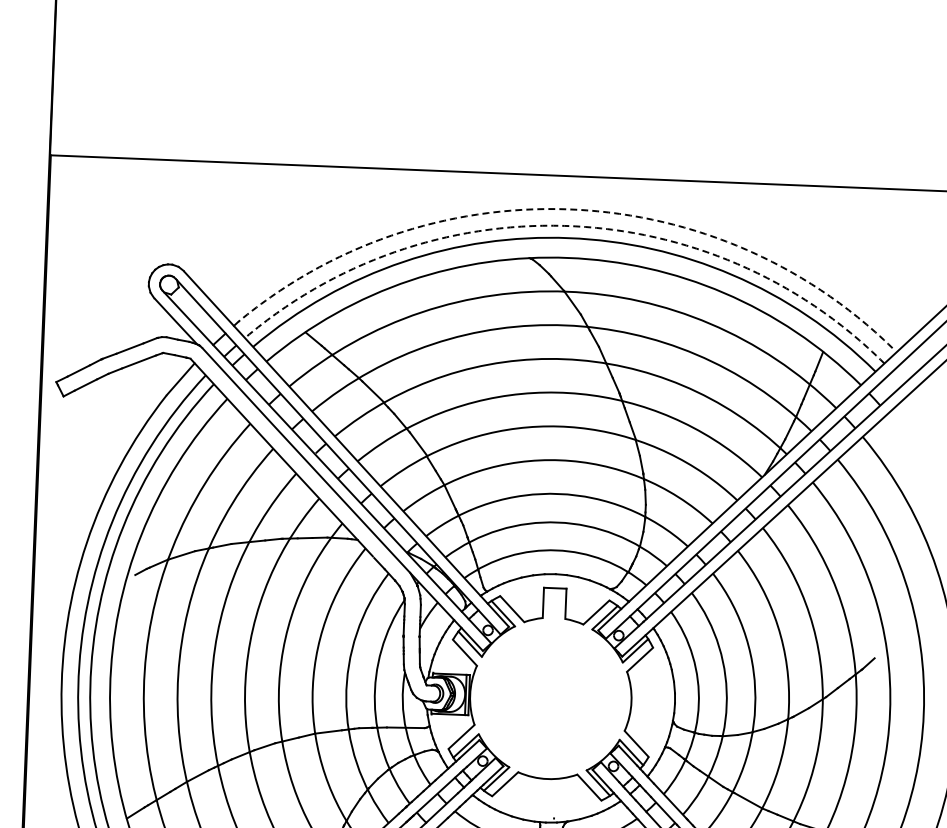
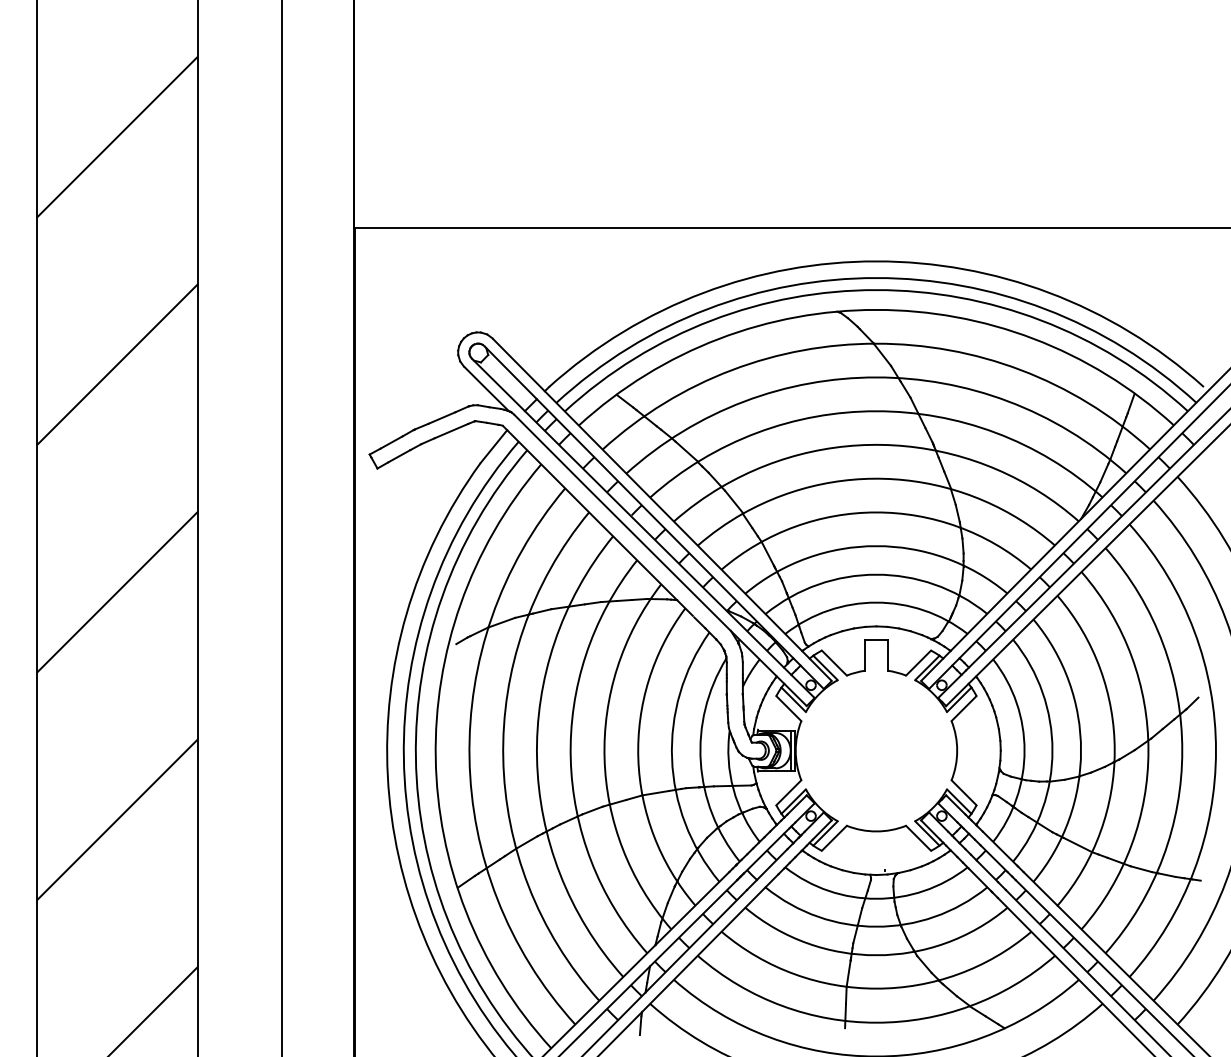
arc: (570, 209) -> (876, 261), dashed -> solid
arc: (569, 226) -> (876, 278), dashed -> solid

